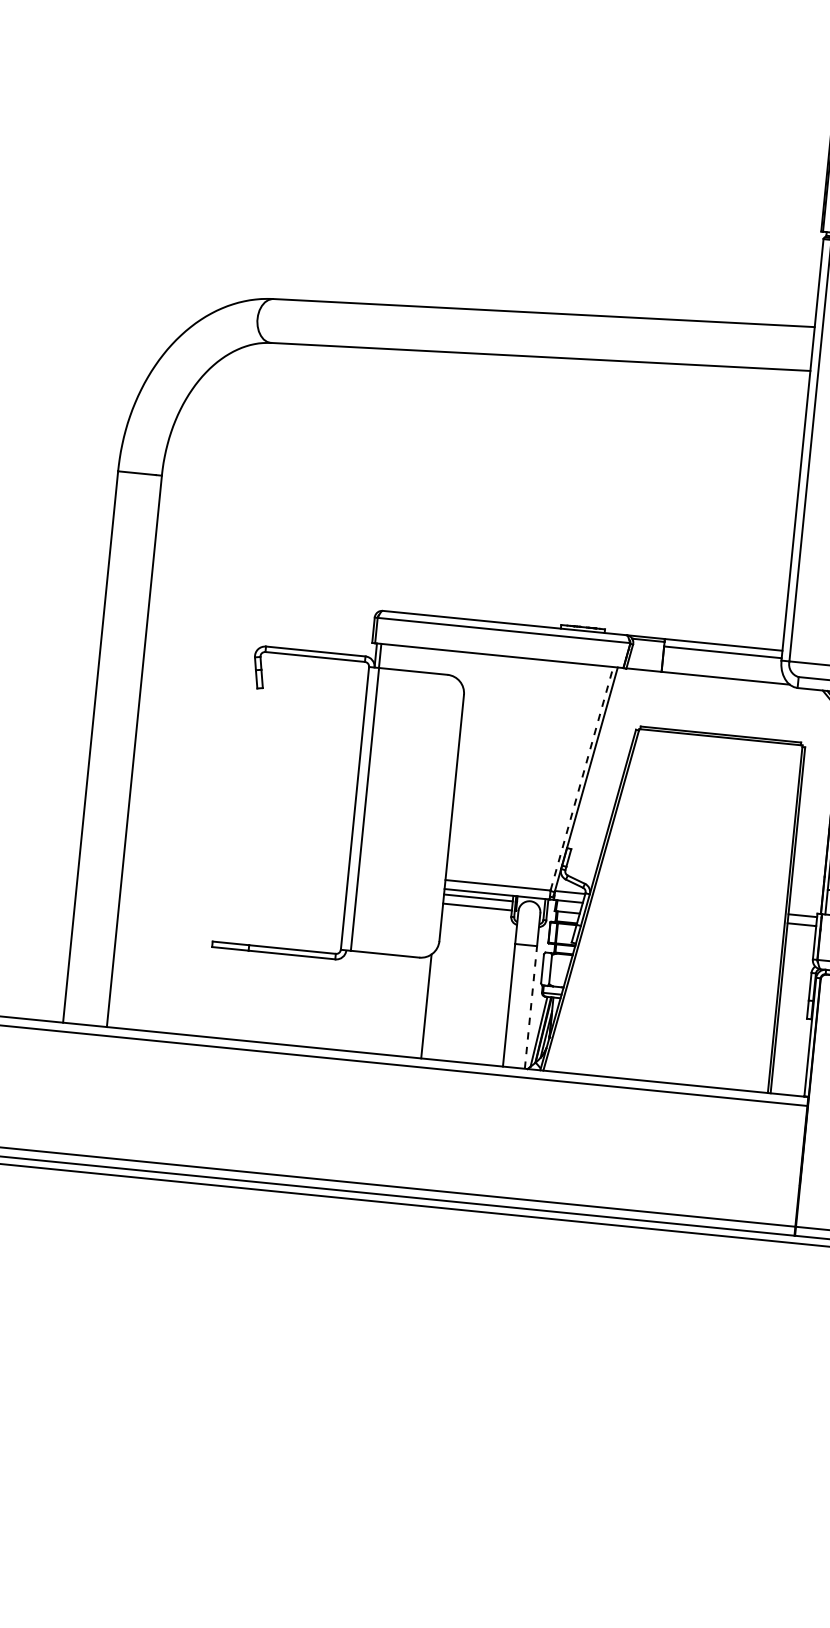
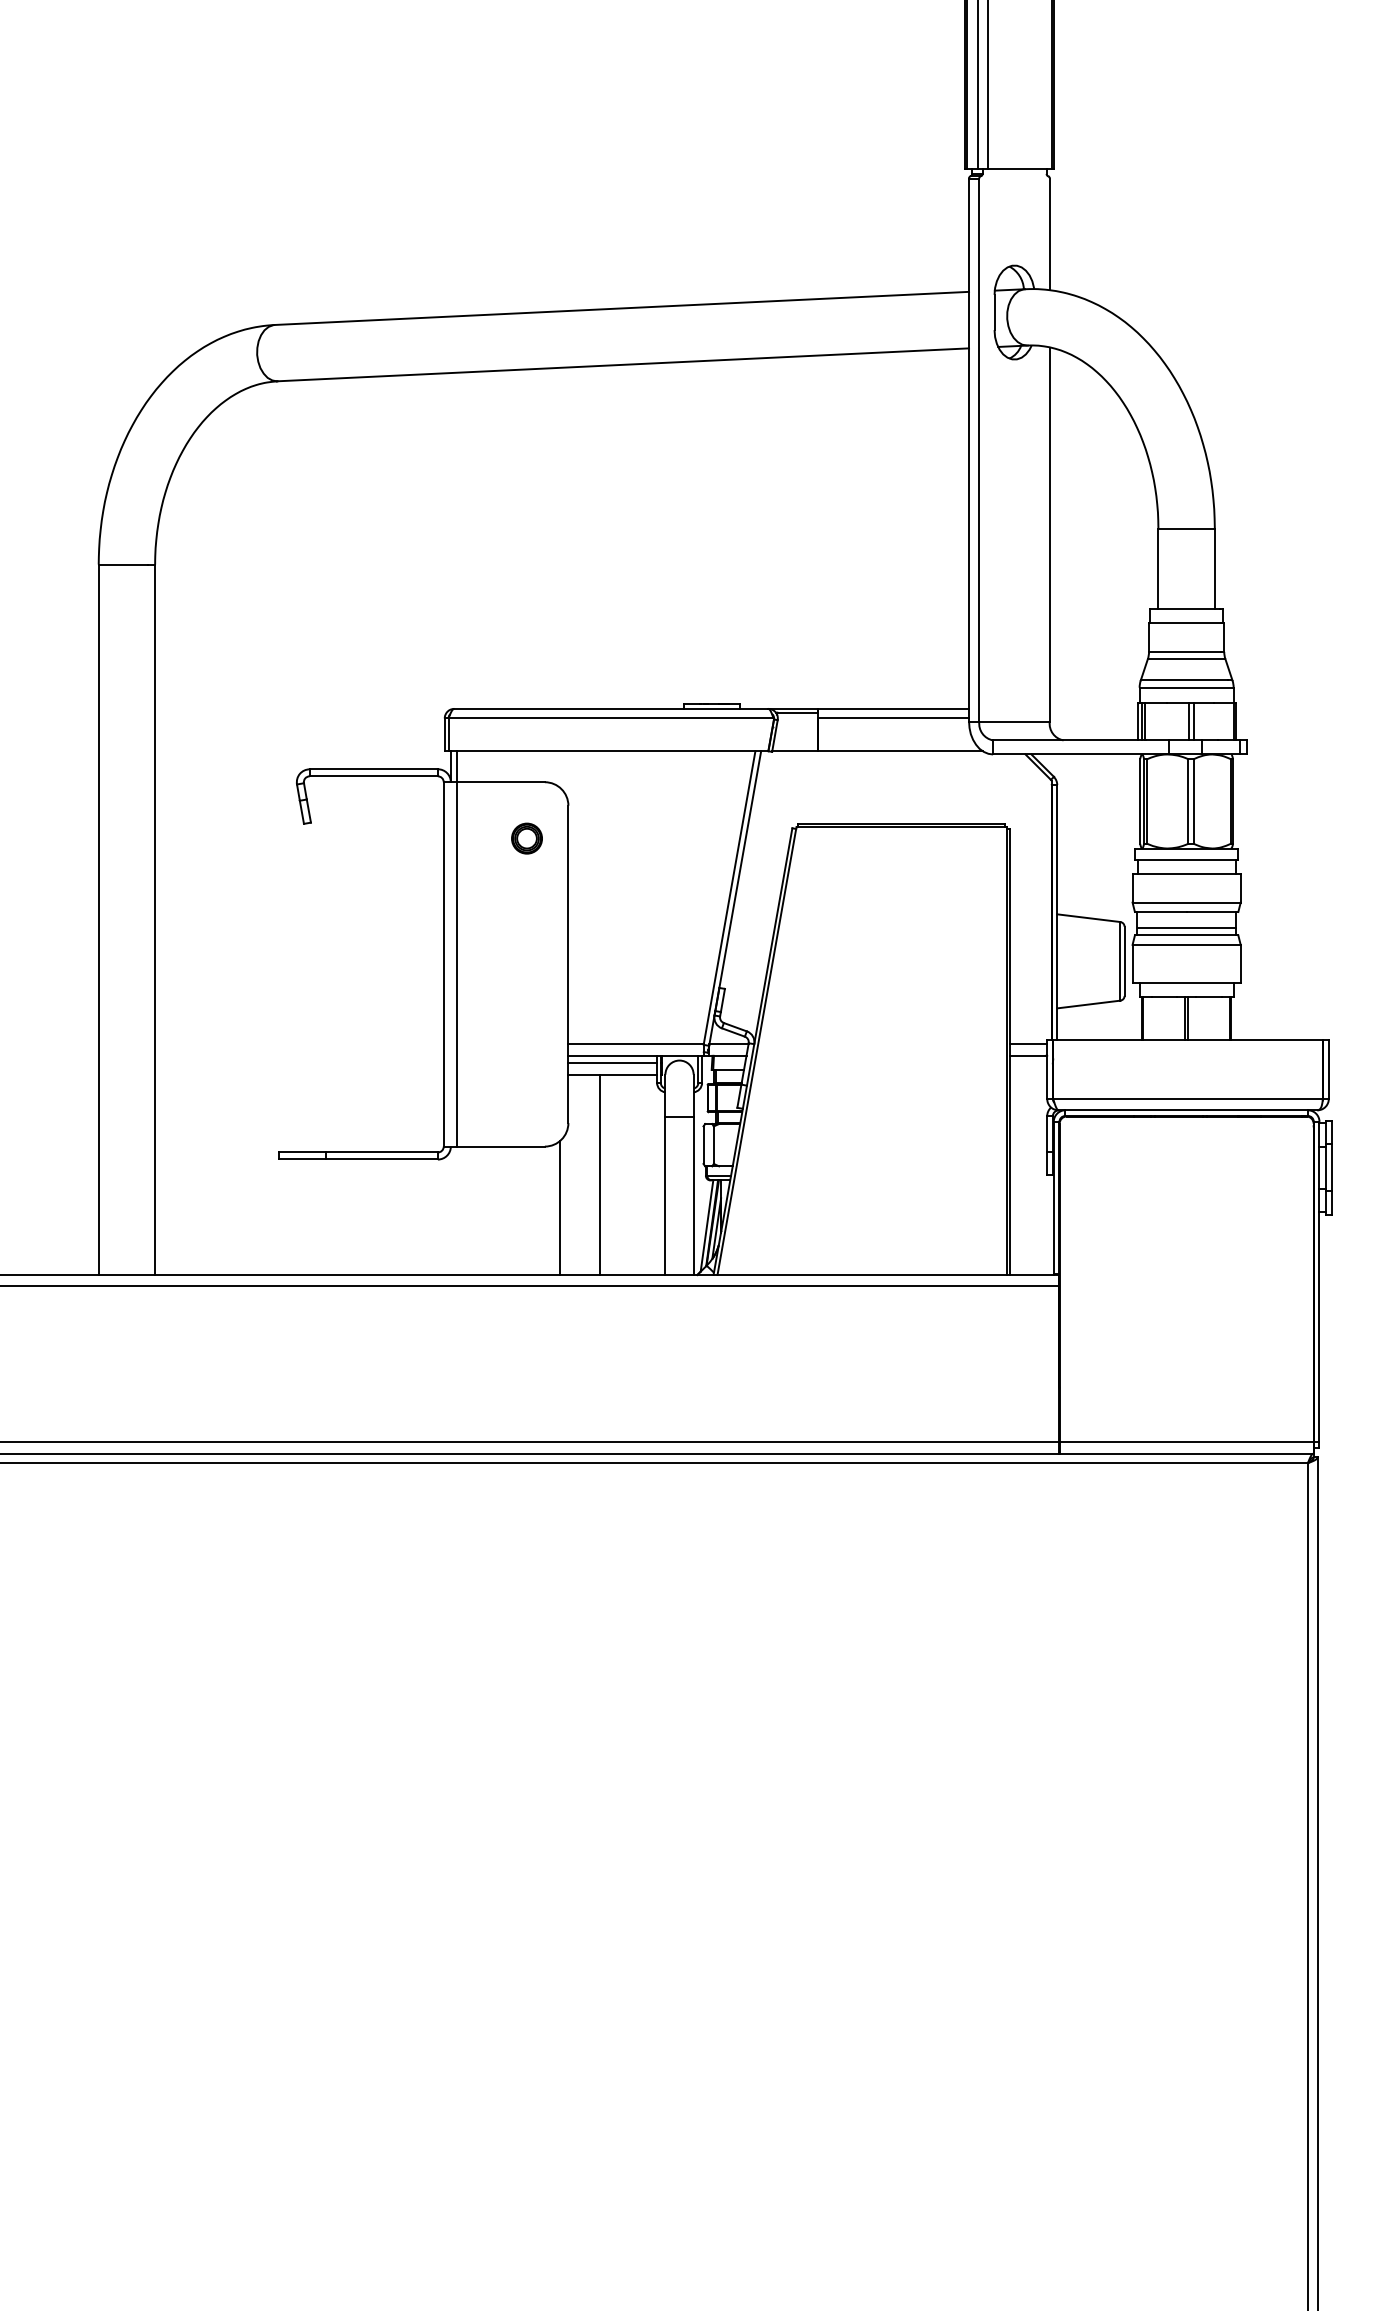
part: (428, 717) -> (526, 838), added
line: (581, 778) -> (729, 897), dashed -> solid
line: (460, 983) -> (600, 1174), added
line: (530, 1007) -> (693, 1195), dashed -> solid

